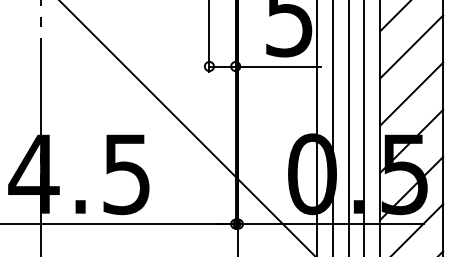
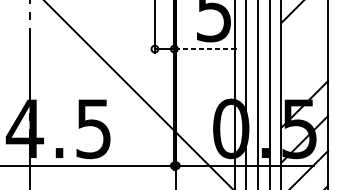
line: (411, 46) -> (304, 34), removed
line: (278, 66) -> (206, 49), solid -> dashed
line: (411, 93) -> (304, 69), removed

